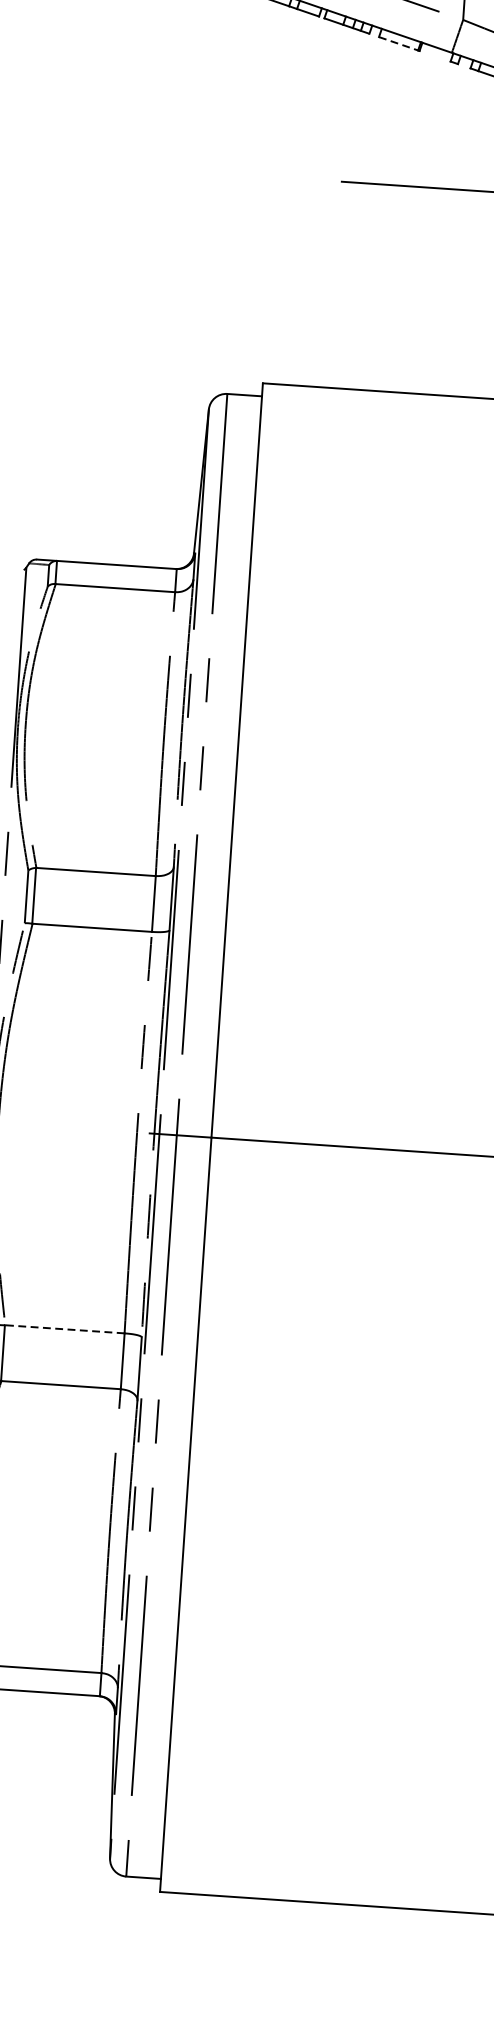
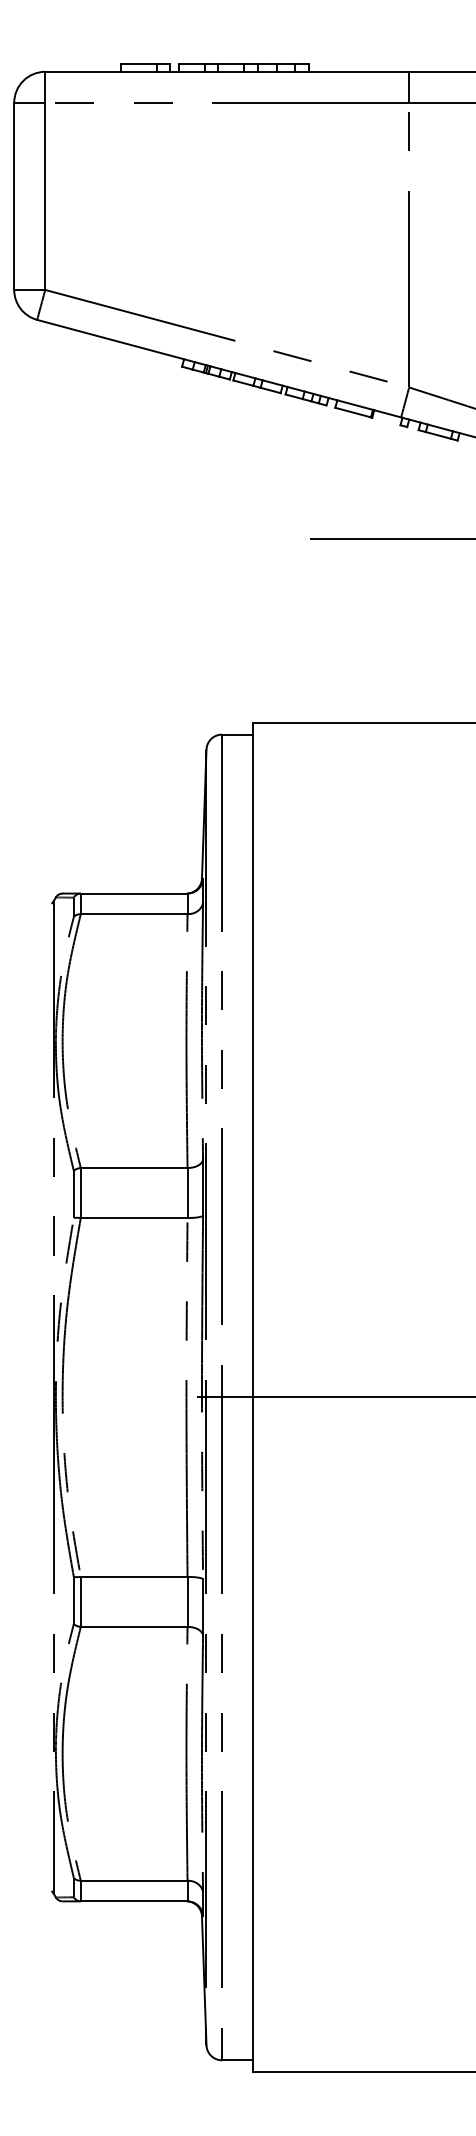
line: (398, 43) -> (353, 412), dashed -> solid
line: (64, 1328) -> (133, 1576), dashed -> solid

